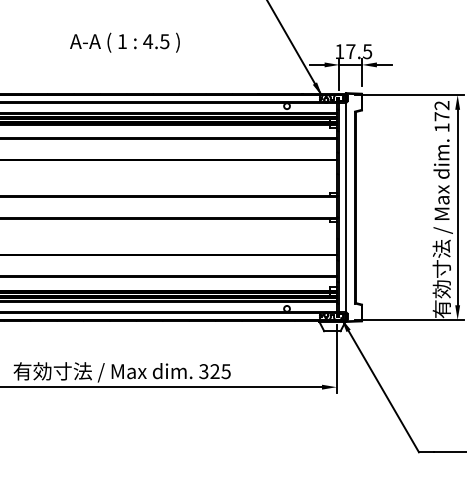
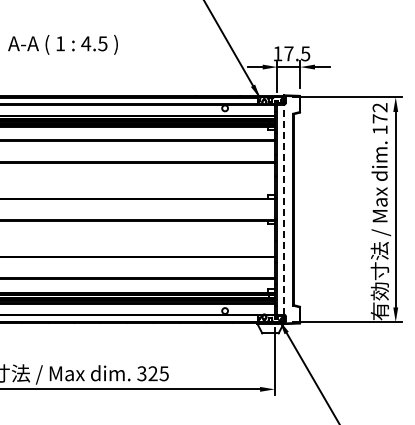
line: (345, 207) -> (283, 209), solid -> dashed

